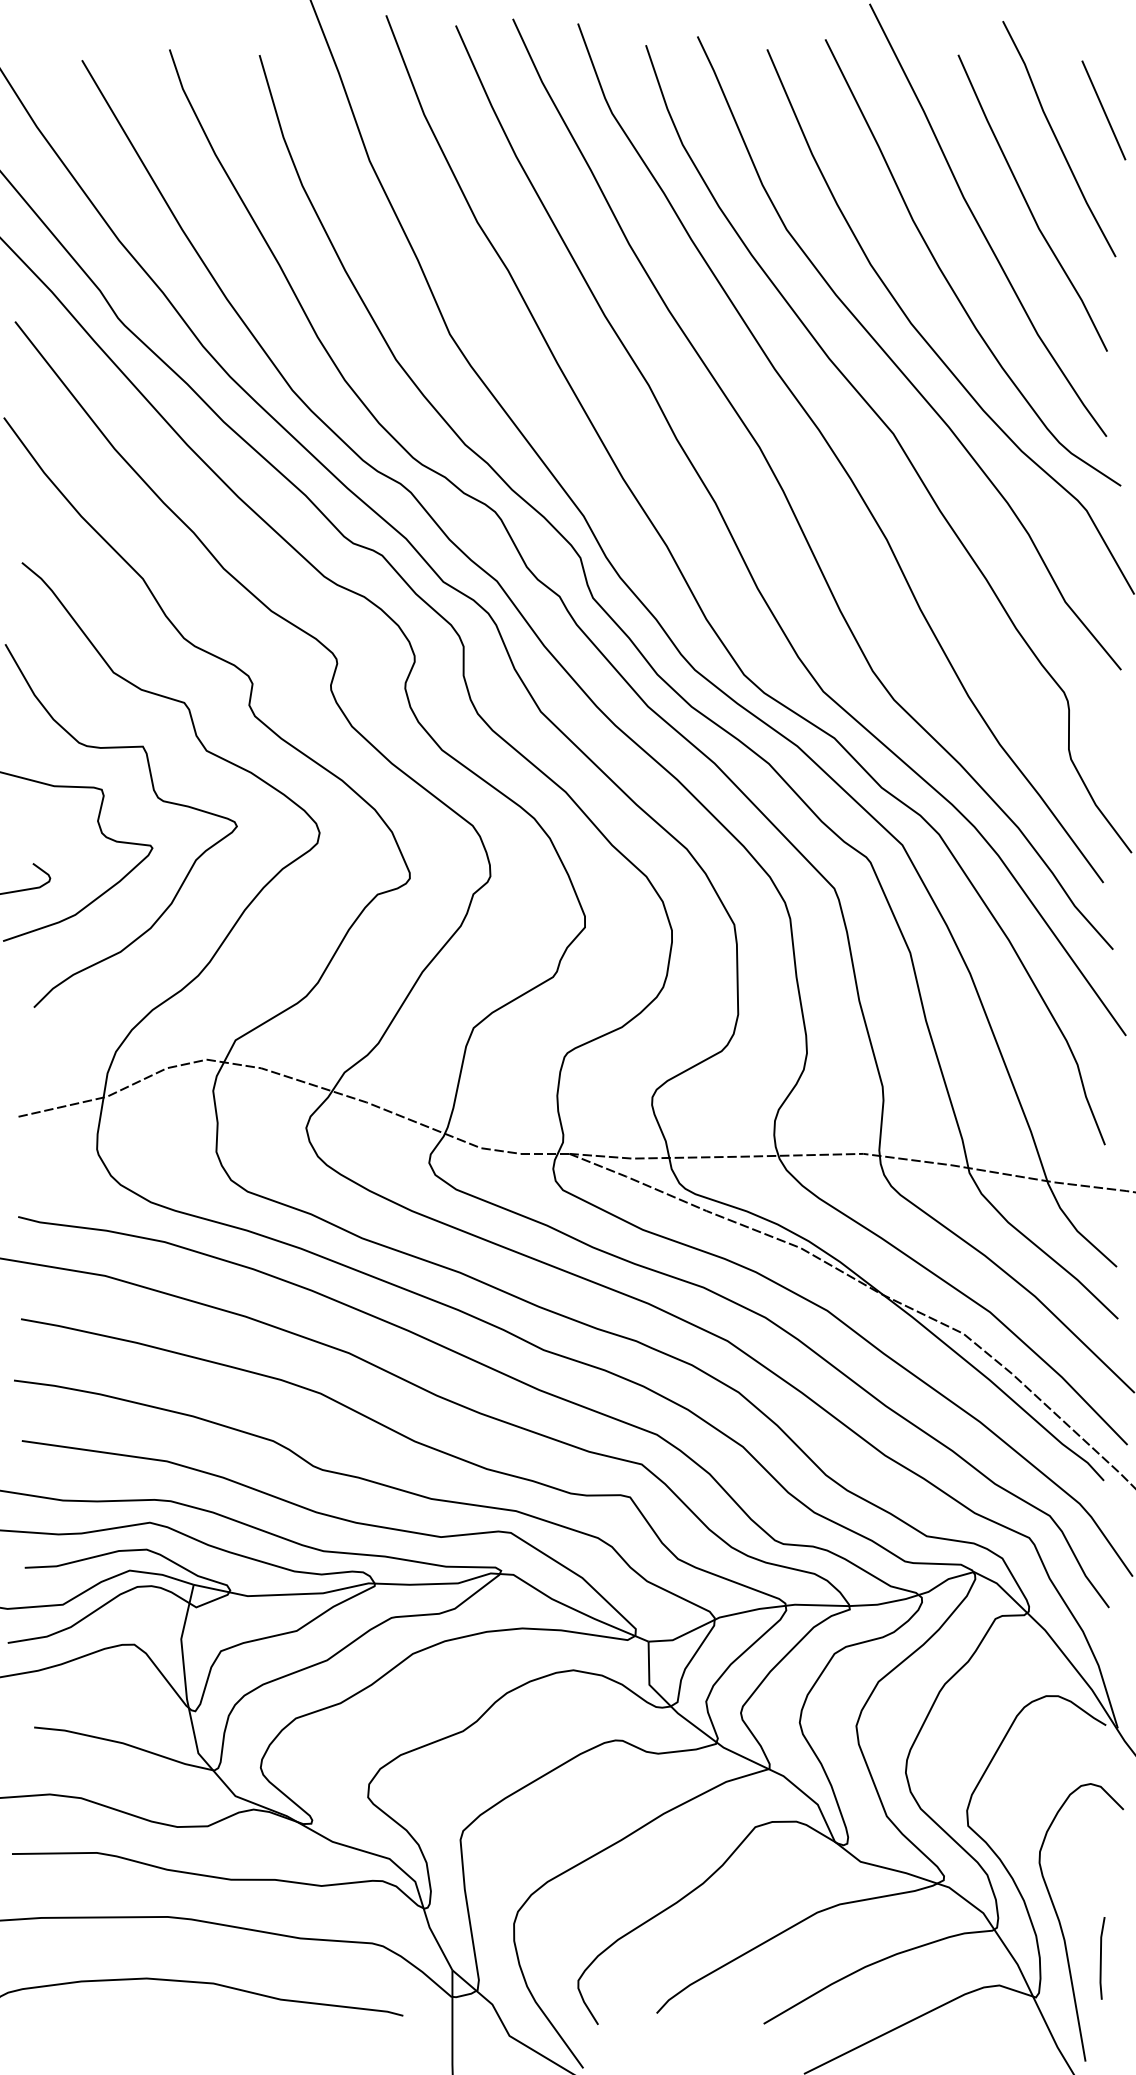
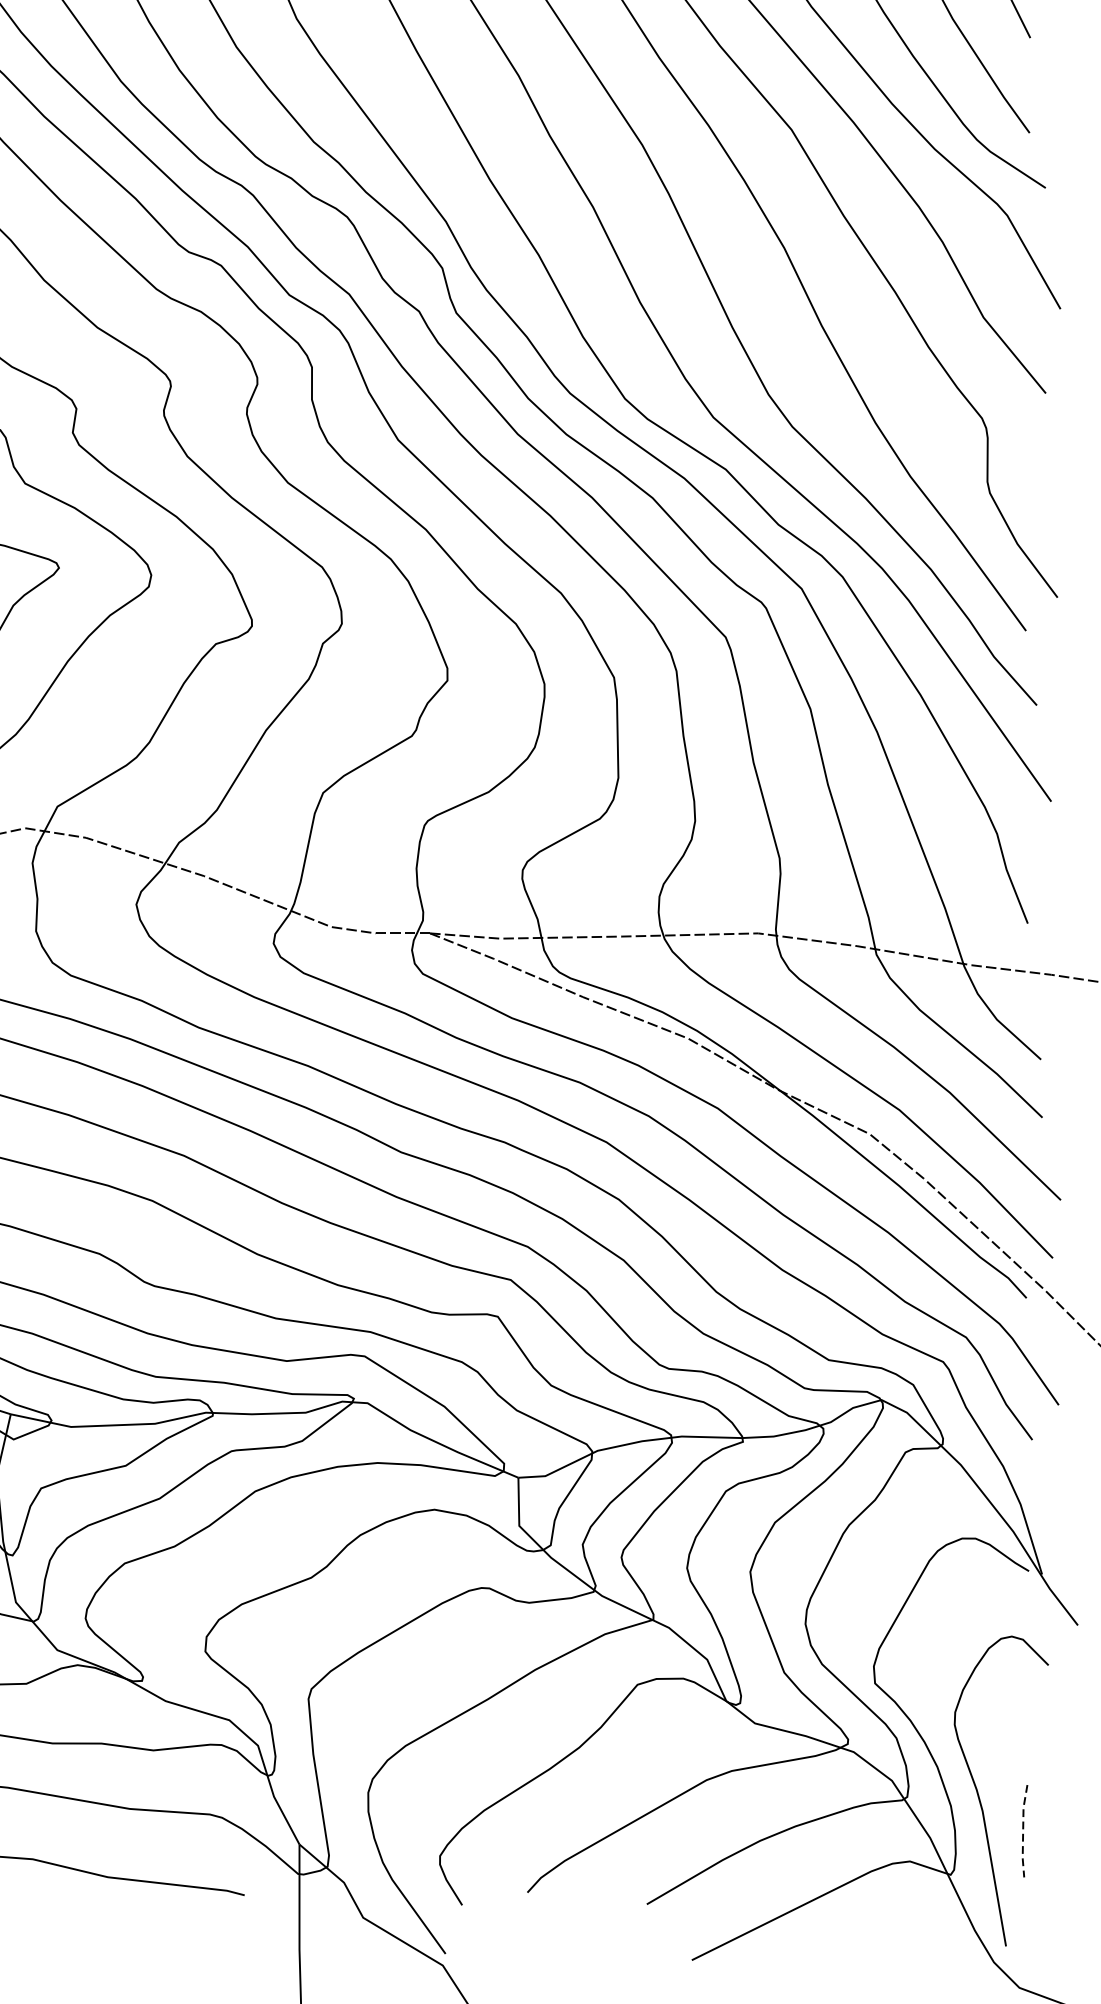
line: (1100, 1959) -> (1022, 1832), solid -> dashed

